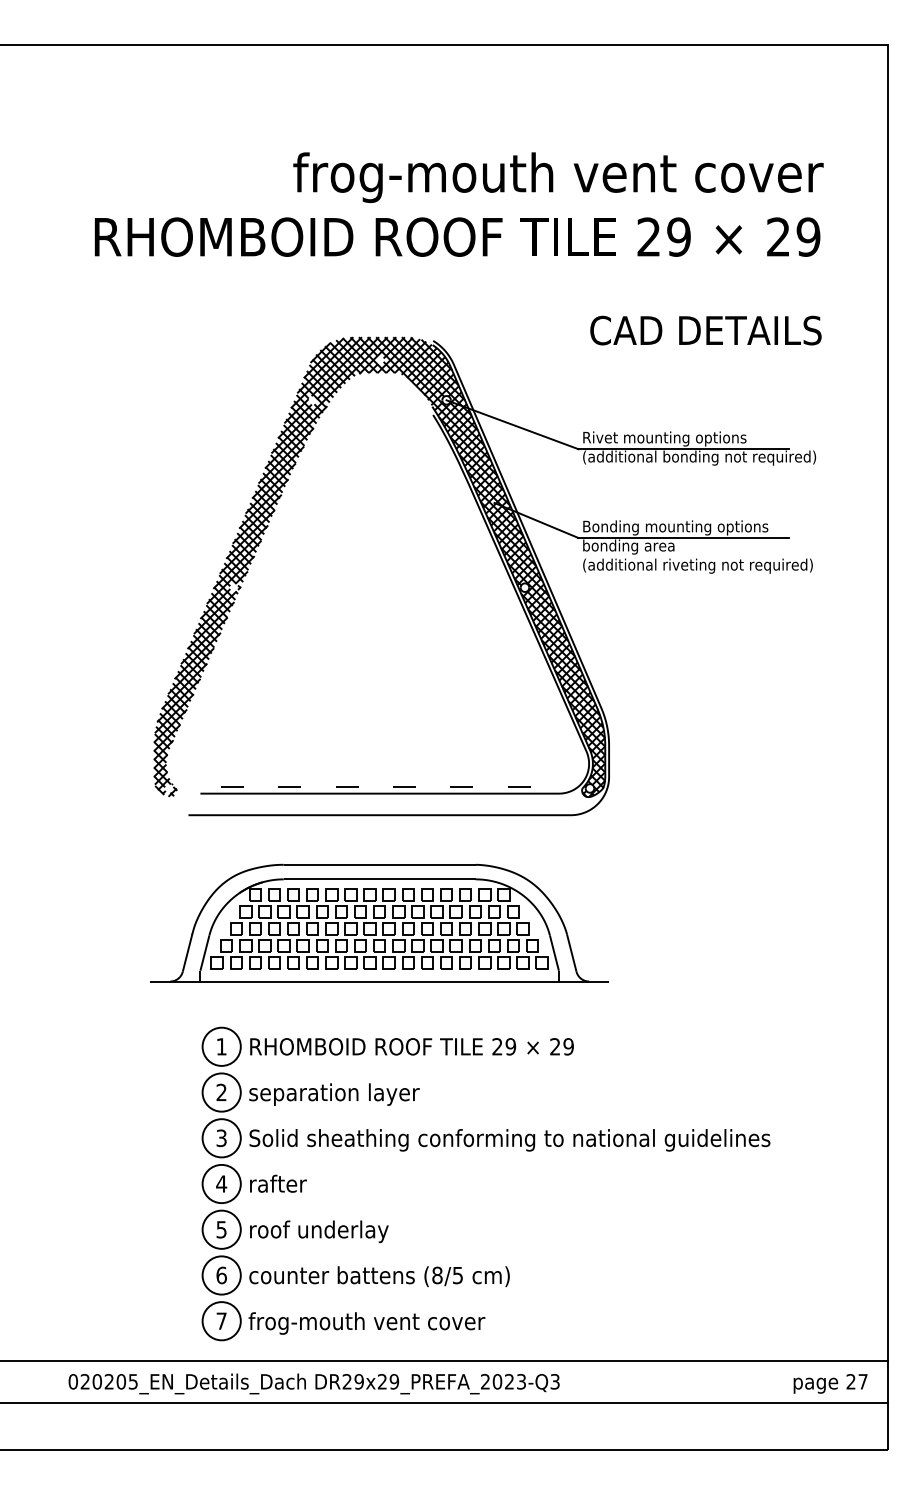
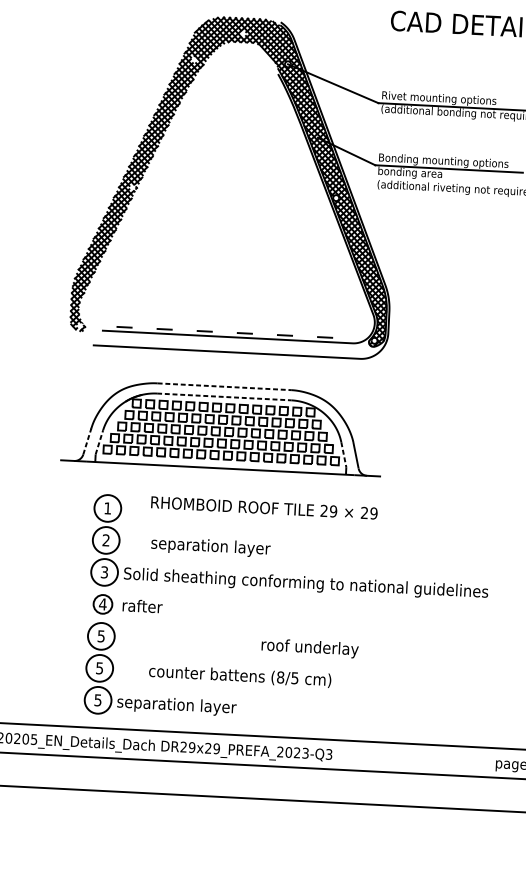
line: (379, 864) -> (224, 386), solid -> dashed
line: (379, 879) -> (224, 397), solid -> dashed
line: (187, 952) -> (87, 441), solid -> dashed
line: (205, 952) -> (99, 441), solid -> dashed
line: (554, 953) -> (343, 454), solid -> dashed
text: (411, 1046) -> (264, 507), moved
text: (334, 1094) -> (210, 547), moved
circle: (221, 1183) -> (102, 604), size x0.7
text: (319, 1231) -> (310, 648), moved
text: (221, 1275) -> (99, 668), 6 -> 5
text: (379, 1276) -> (240, 676), moved
text: (221, 1320) -> (98, 699), 7 -> 5
text: (366, 1323) -> (199, 707), frog-mouth vent cover -> separation layer

